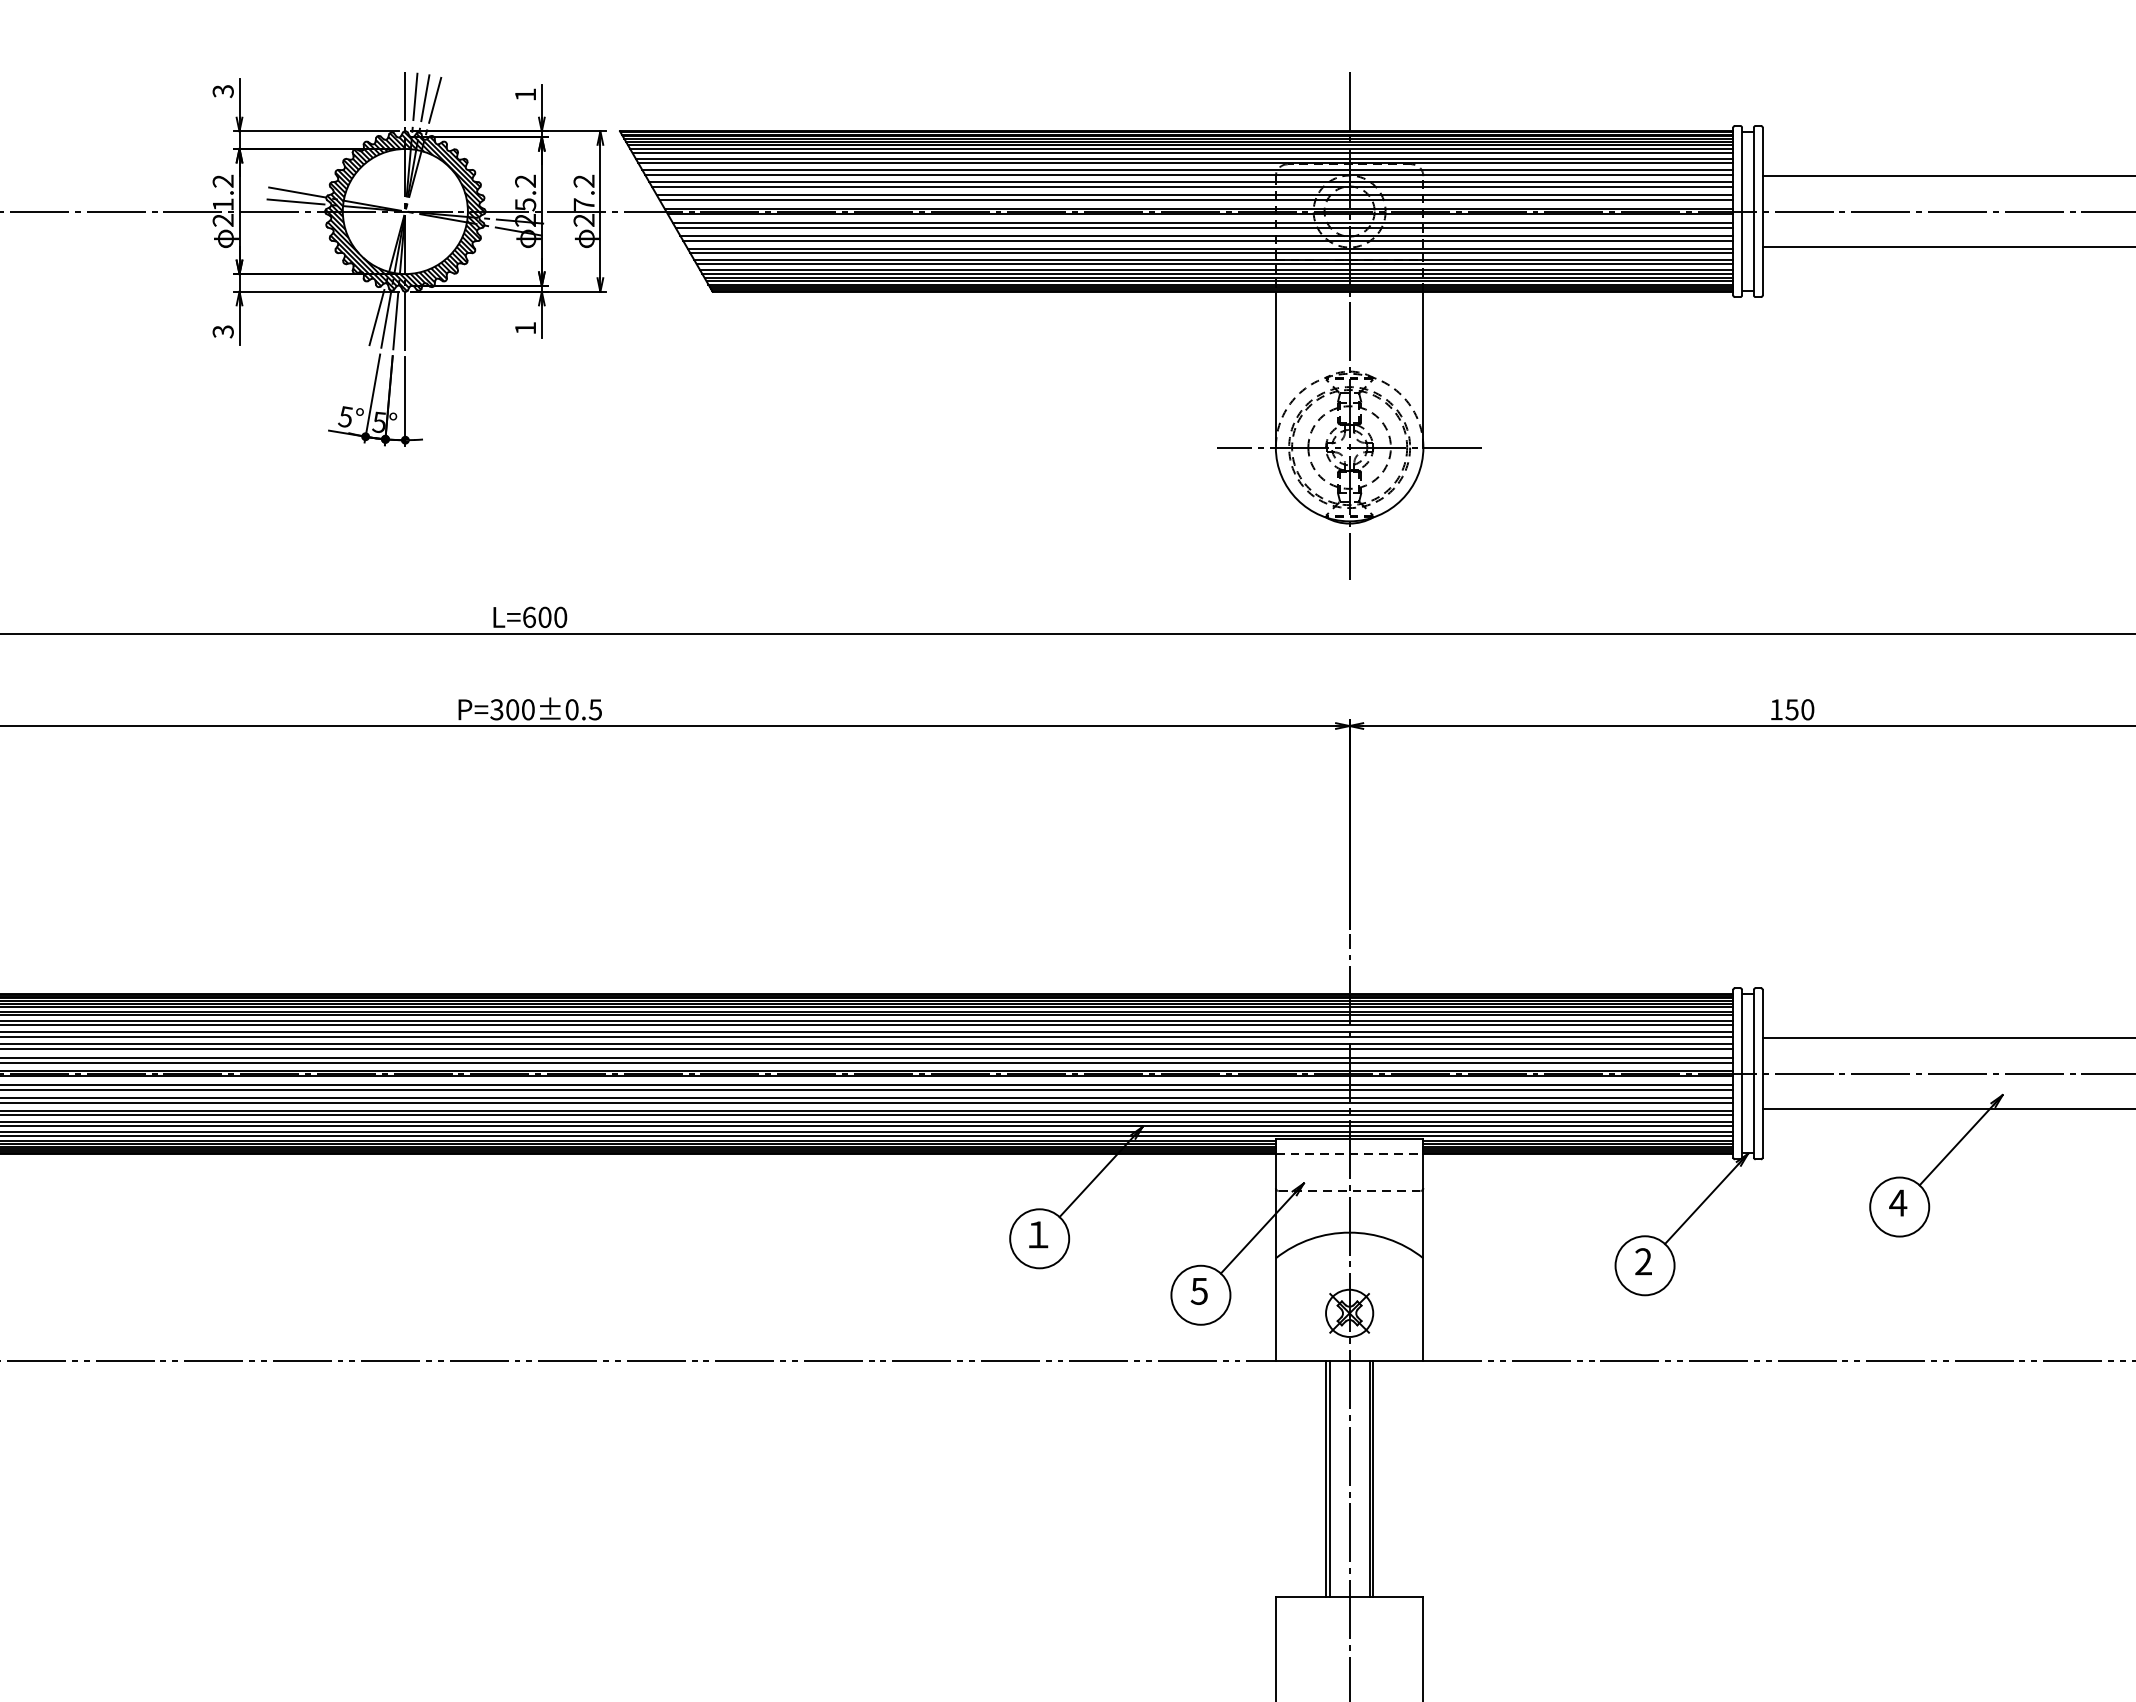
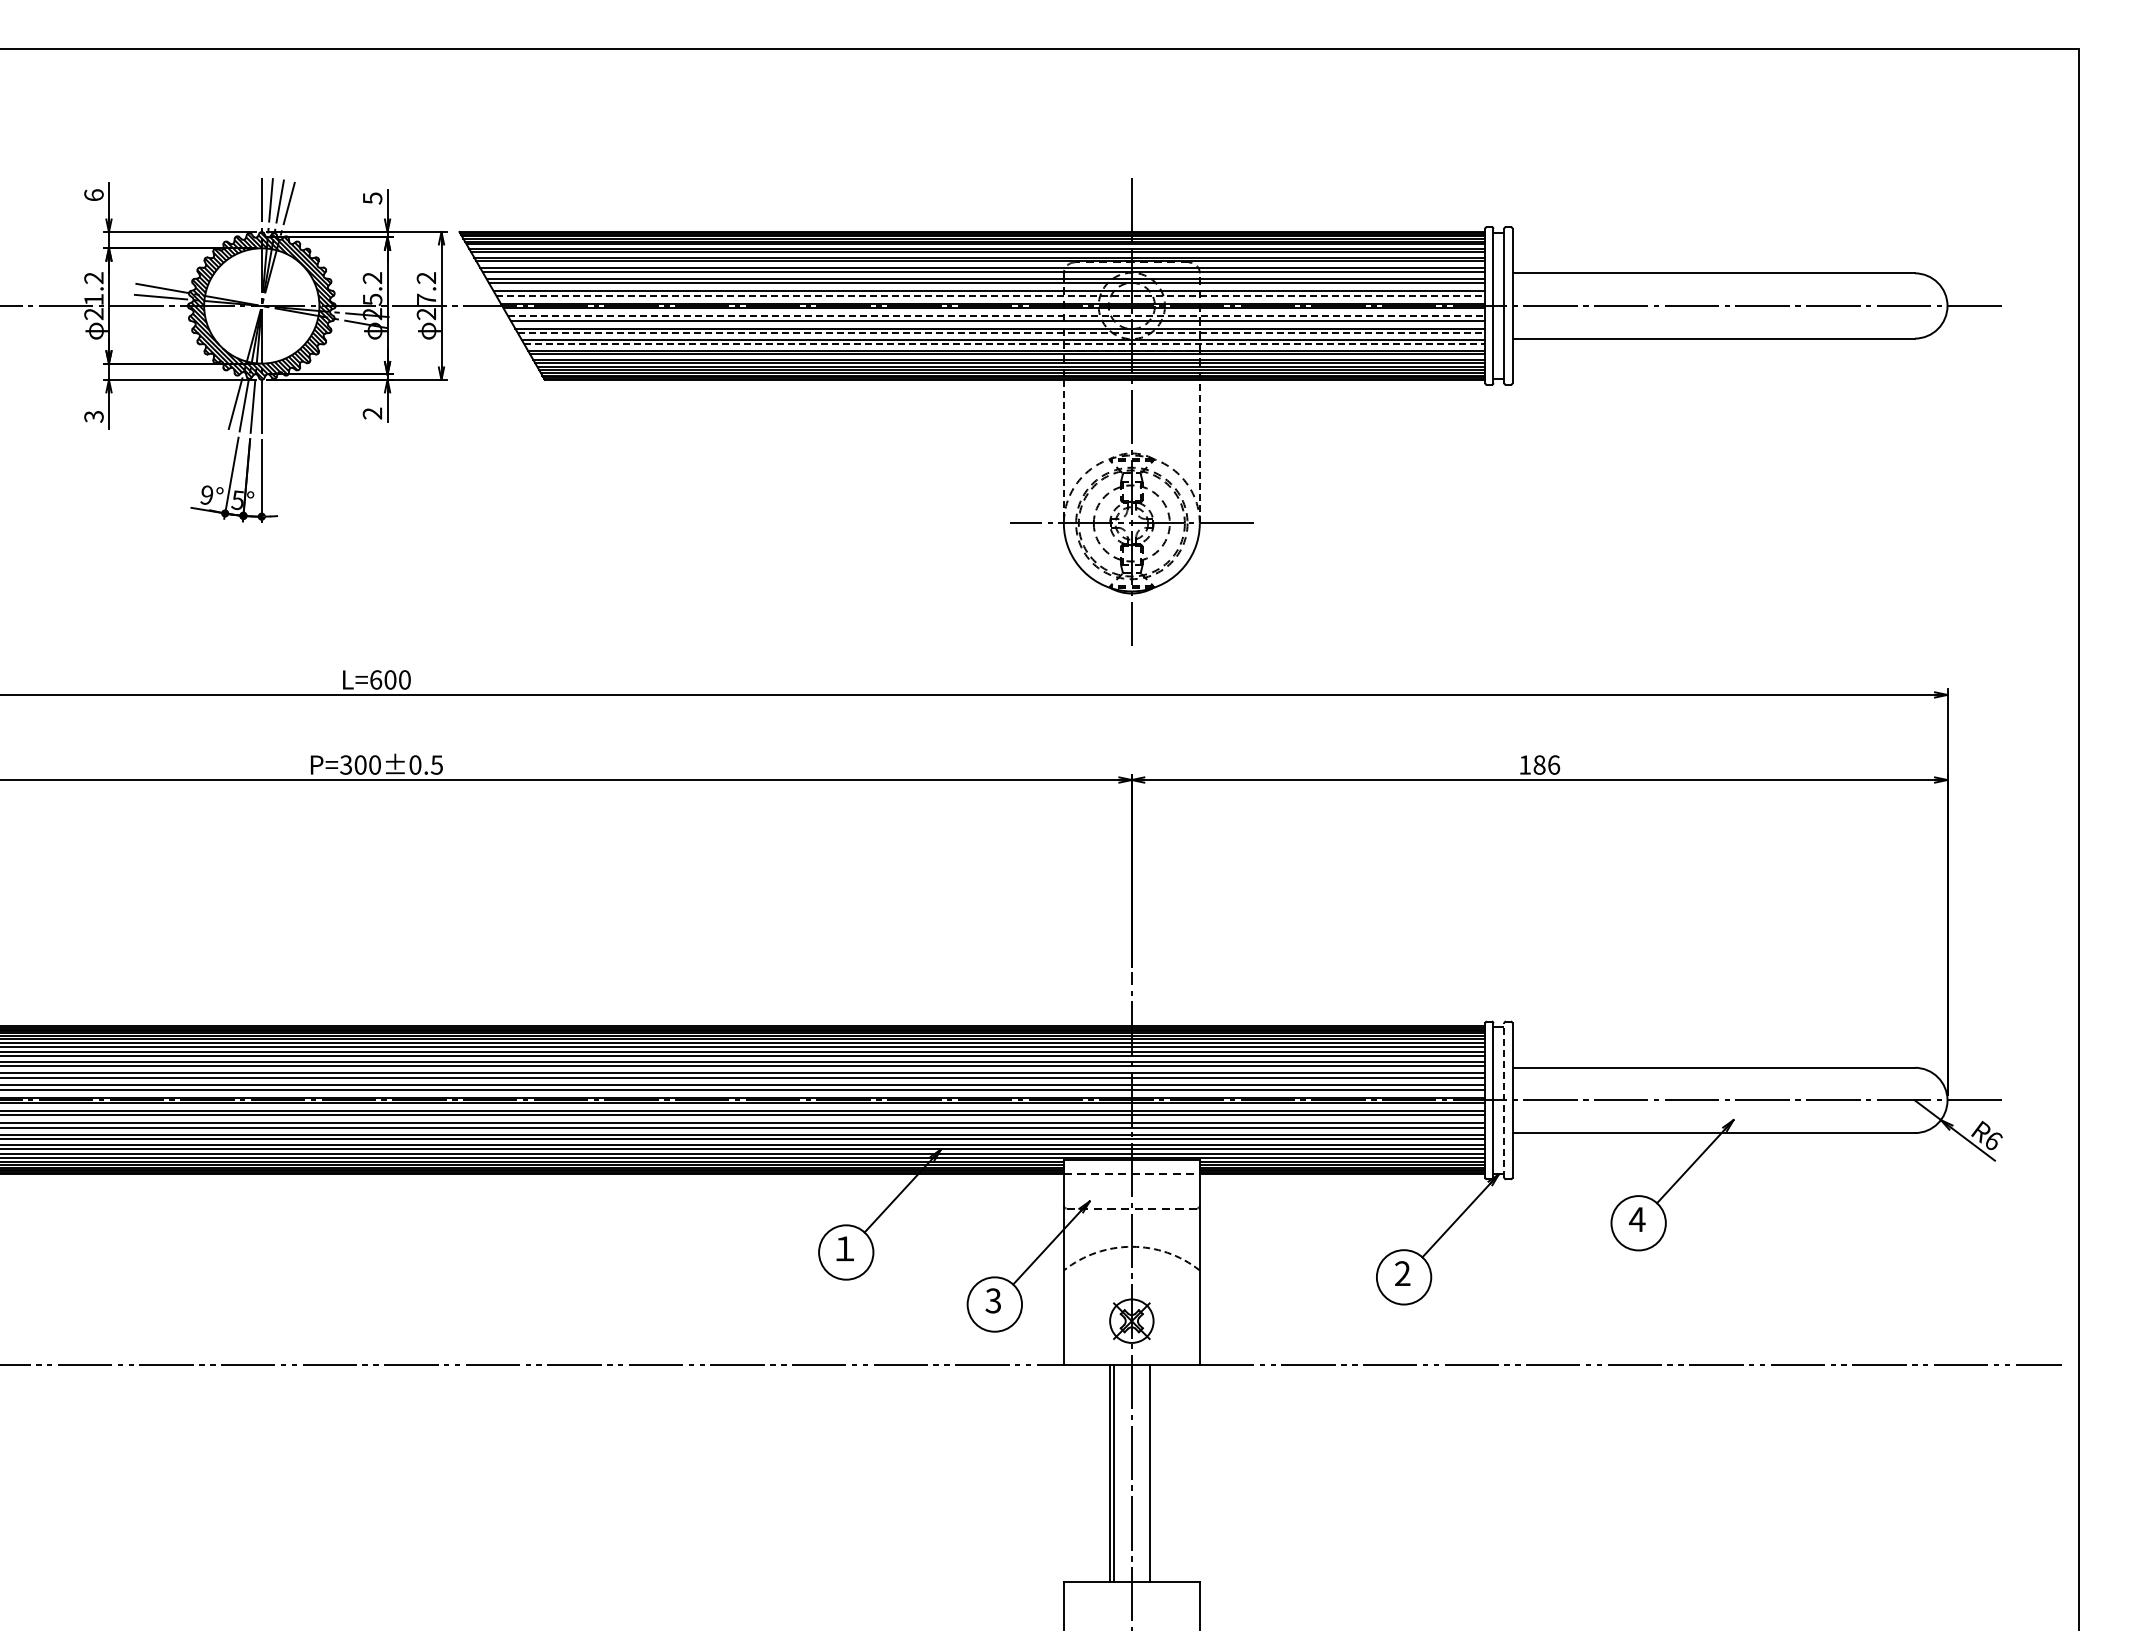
text: (222, 91) -> (93, 195), 3 -> 6
text: (525, 94) -> (372, 198), 1 -> 5
line: (1197, 200) -> (991, 295), solid -> dashed
line: (1202, 222) -> (996, 316), solid -> dashed
line: (1208, 241) -> (1001, 333), solid -> dashed
line: (1212, 253) -> (1005, 344), solid -> dashed
text: (524, 328) -> (371, 413), 1 -> 2
line: (1275, 369) -> (1063, 451), solid -> dashed
line: (1423, 369) -> (1199, 451), solid -> dashed
text: (345, 416) -> (206, 494), 5° -> 9°
text: (1799, 709) -> (1546, 764), 150 -> 186
line: (1754, 1072) -> (1504, 1099), solid -> dashed
arc: (1349, 1232) -> (1131, 1246), solid -> dashed
text: (1199, 1290) -> (993, 1300), 5 -> 3
line: (1373, 1478) -> (1153, 1473), removed

